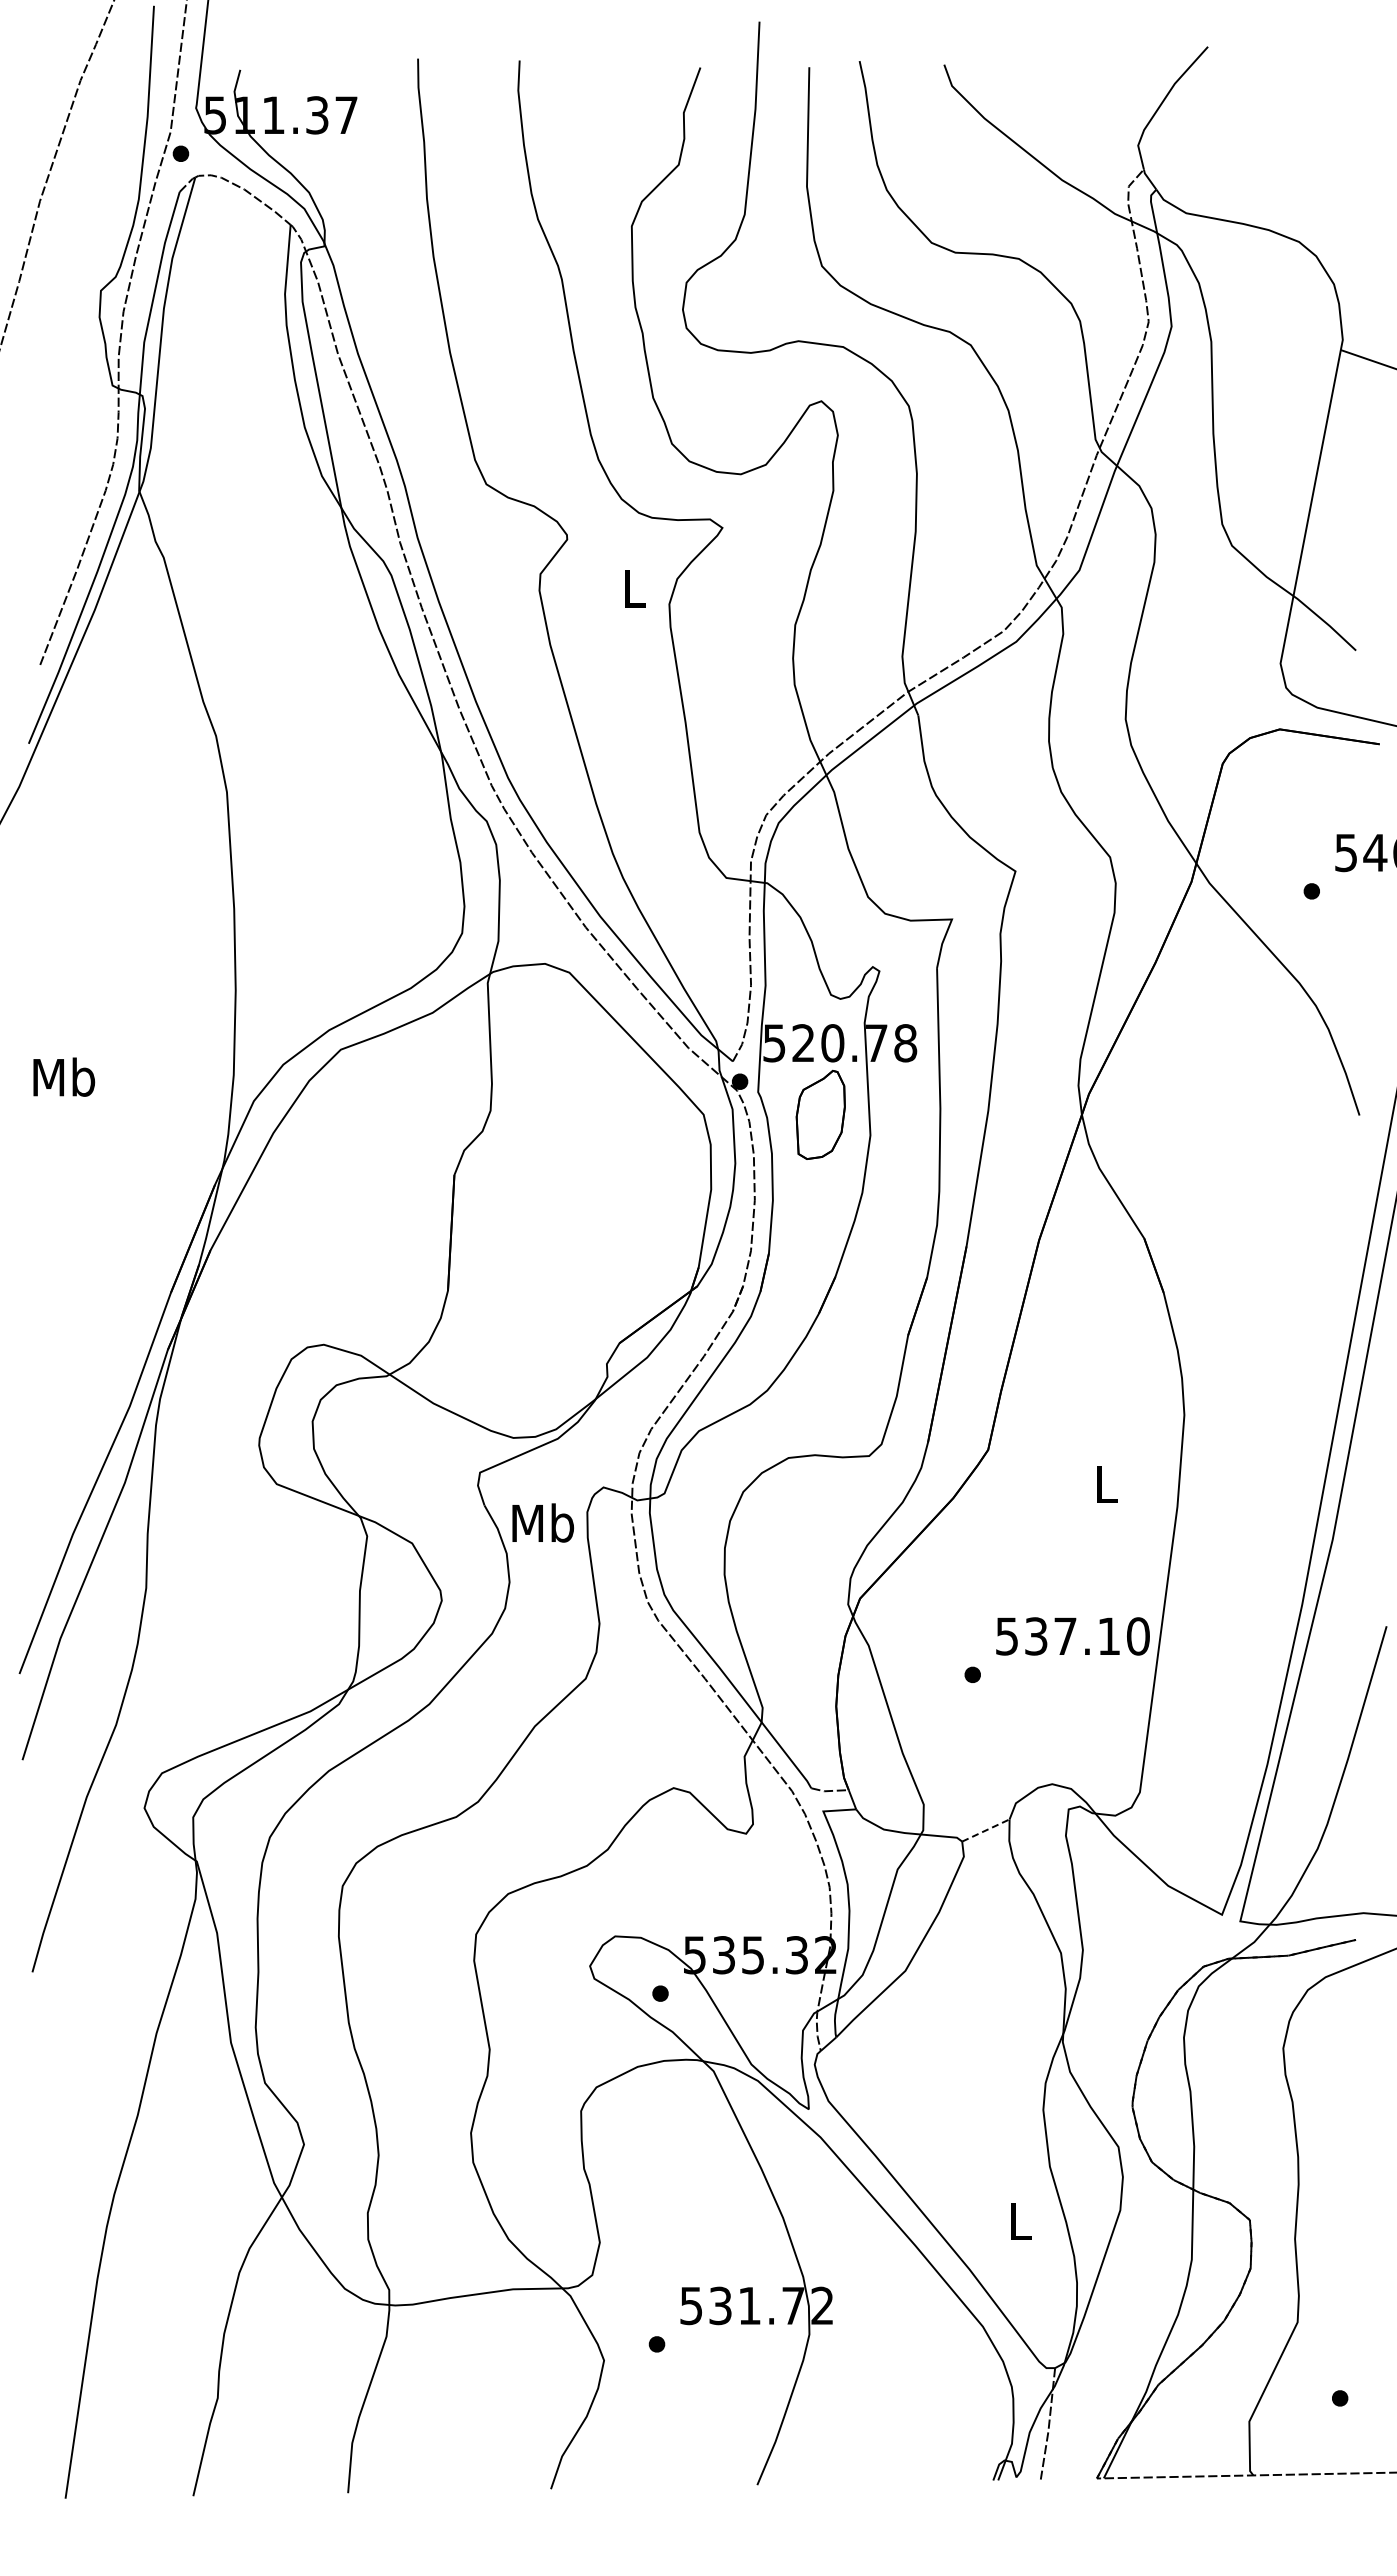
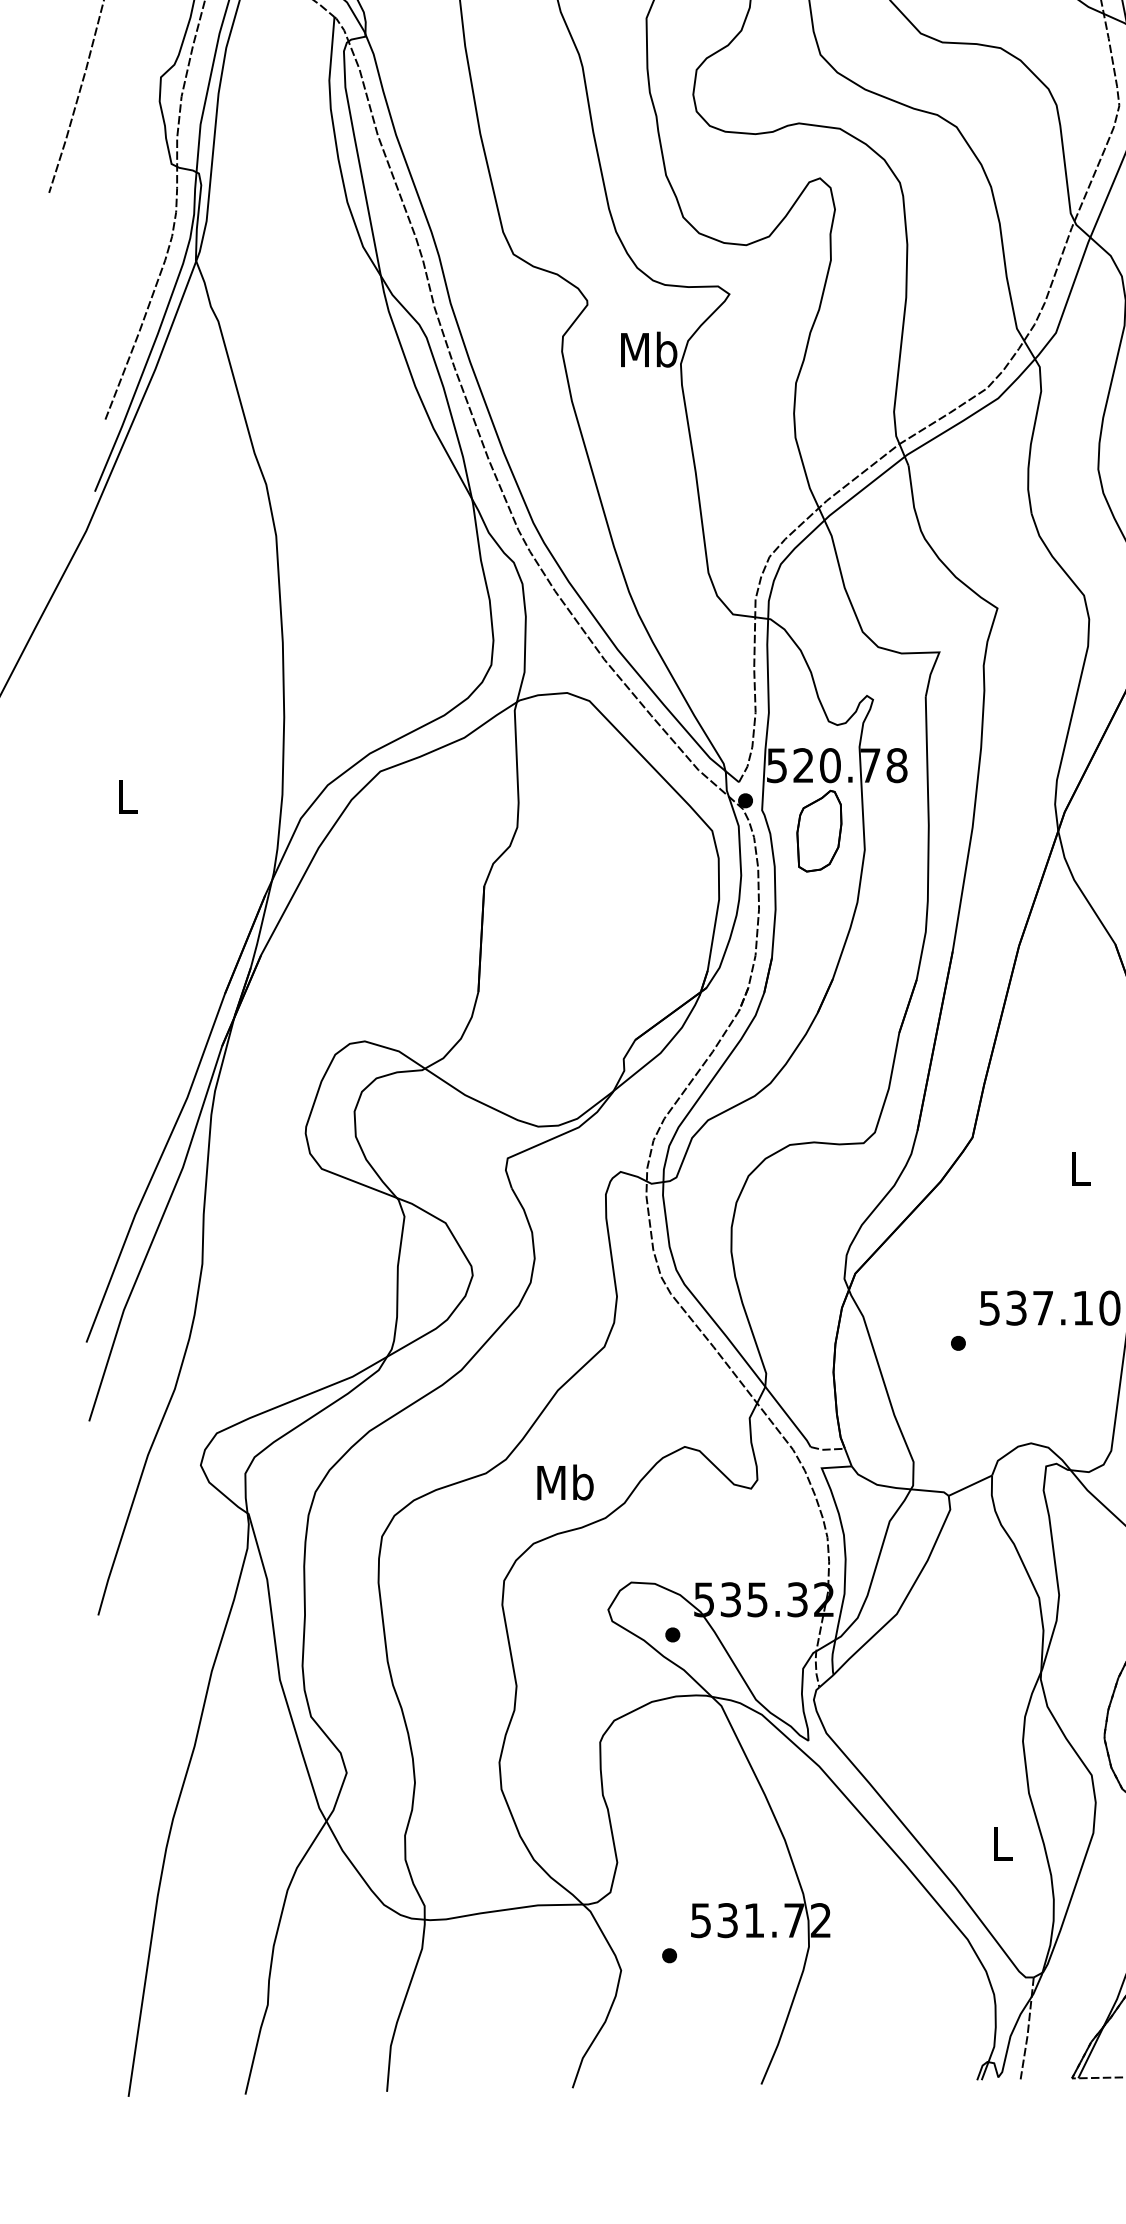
text: (634, 588) -> (649, 349), L -> Mb
text: (64, 1076) -> (127, 796), Mb -> L
text: (542, 1522) -> (564, 1482), moved
line: (986, 1830) -> (970, 1485), dashed -> solid

